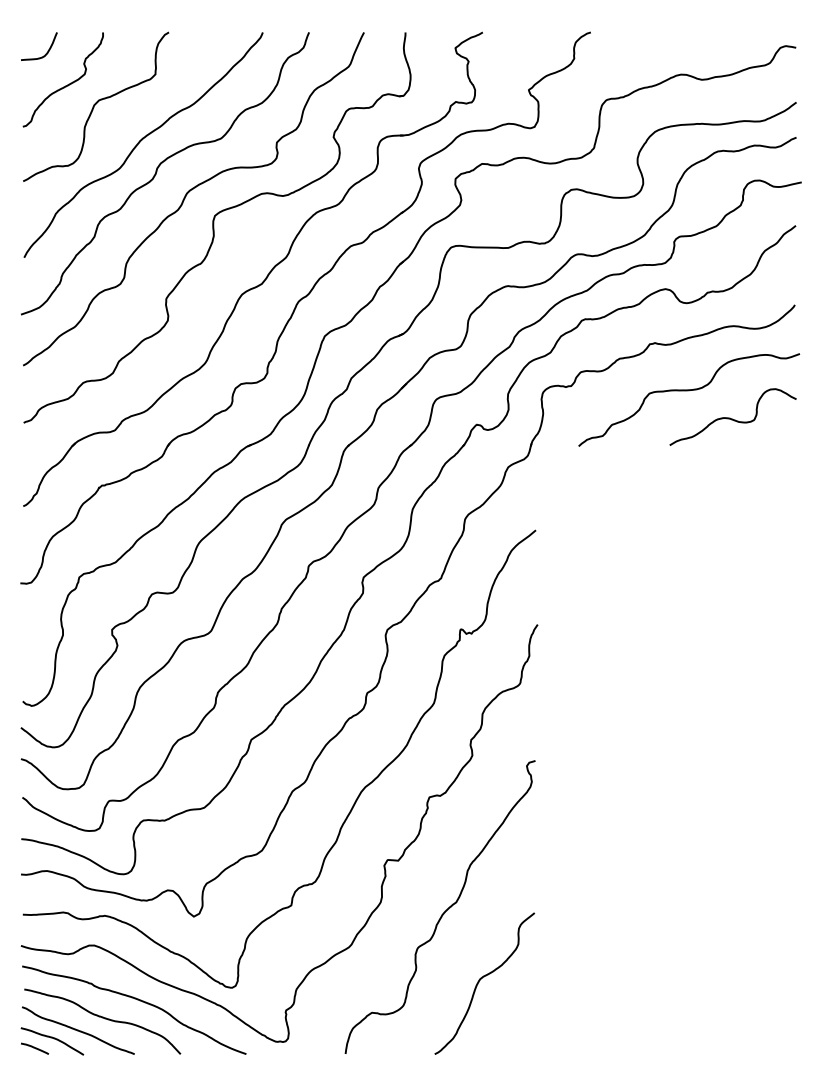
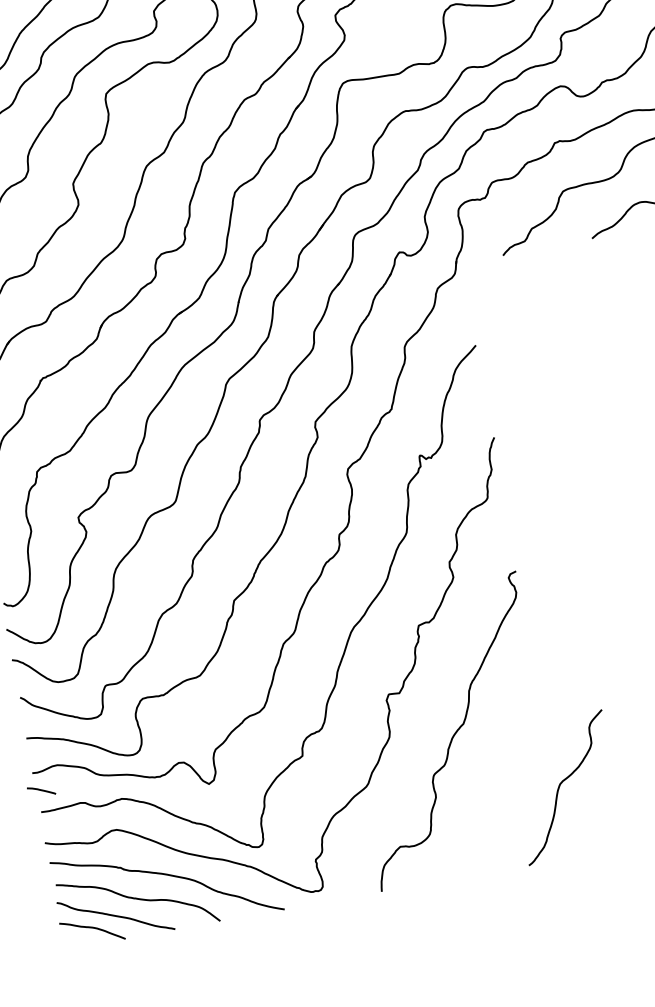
curve: (481, 979) -> (561, 784), moved
line: (35, 1048) -> (42, 790), moved

